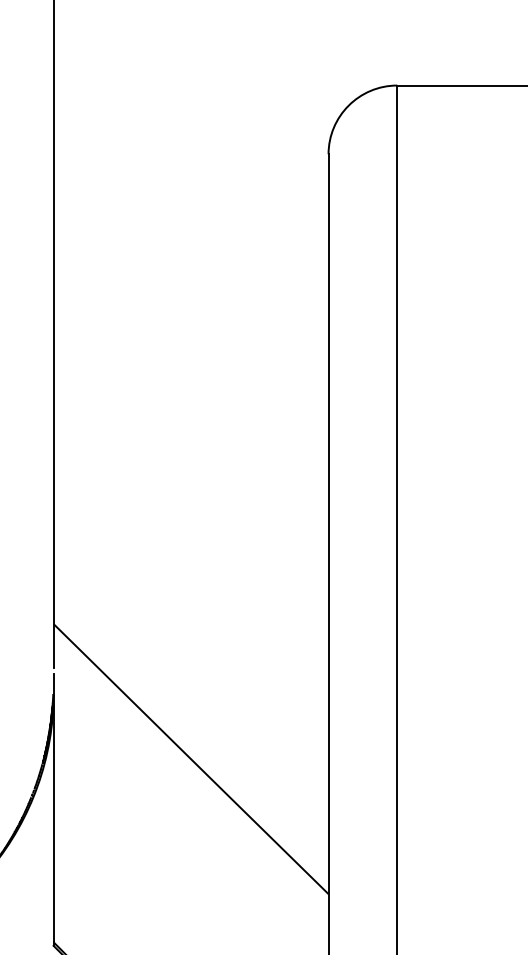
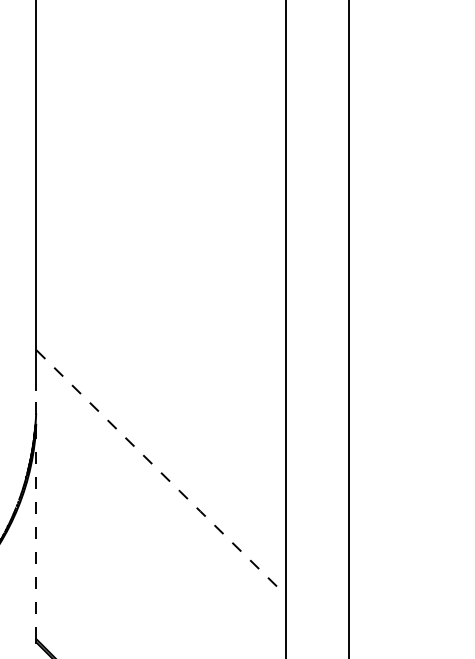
line: (192, 760) -> (162, 474), solid -> dashed
line: (53, 808) -> (36, 517), solid -> dashed

